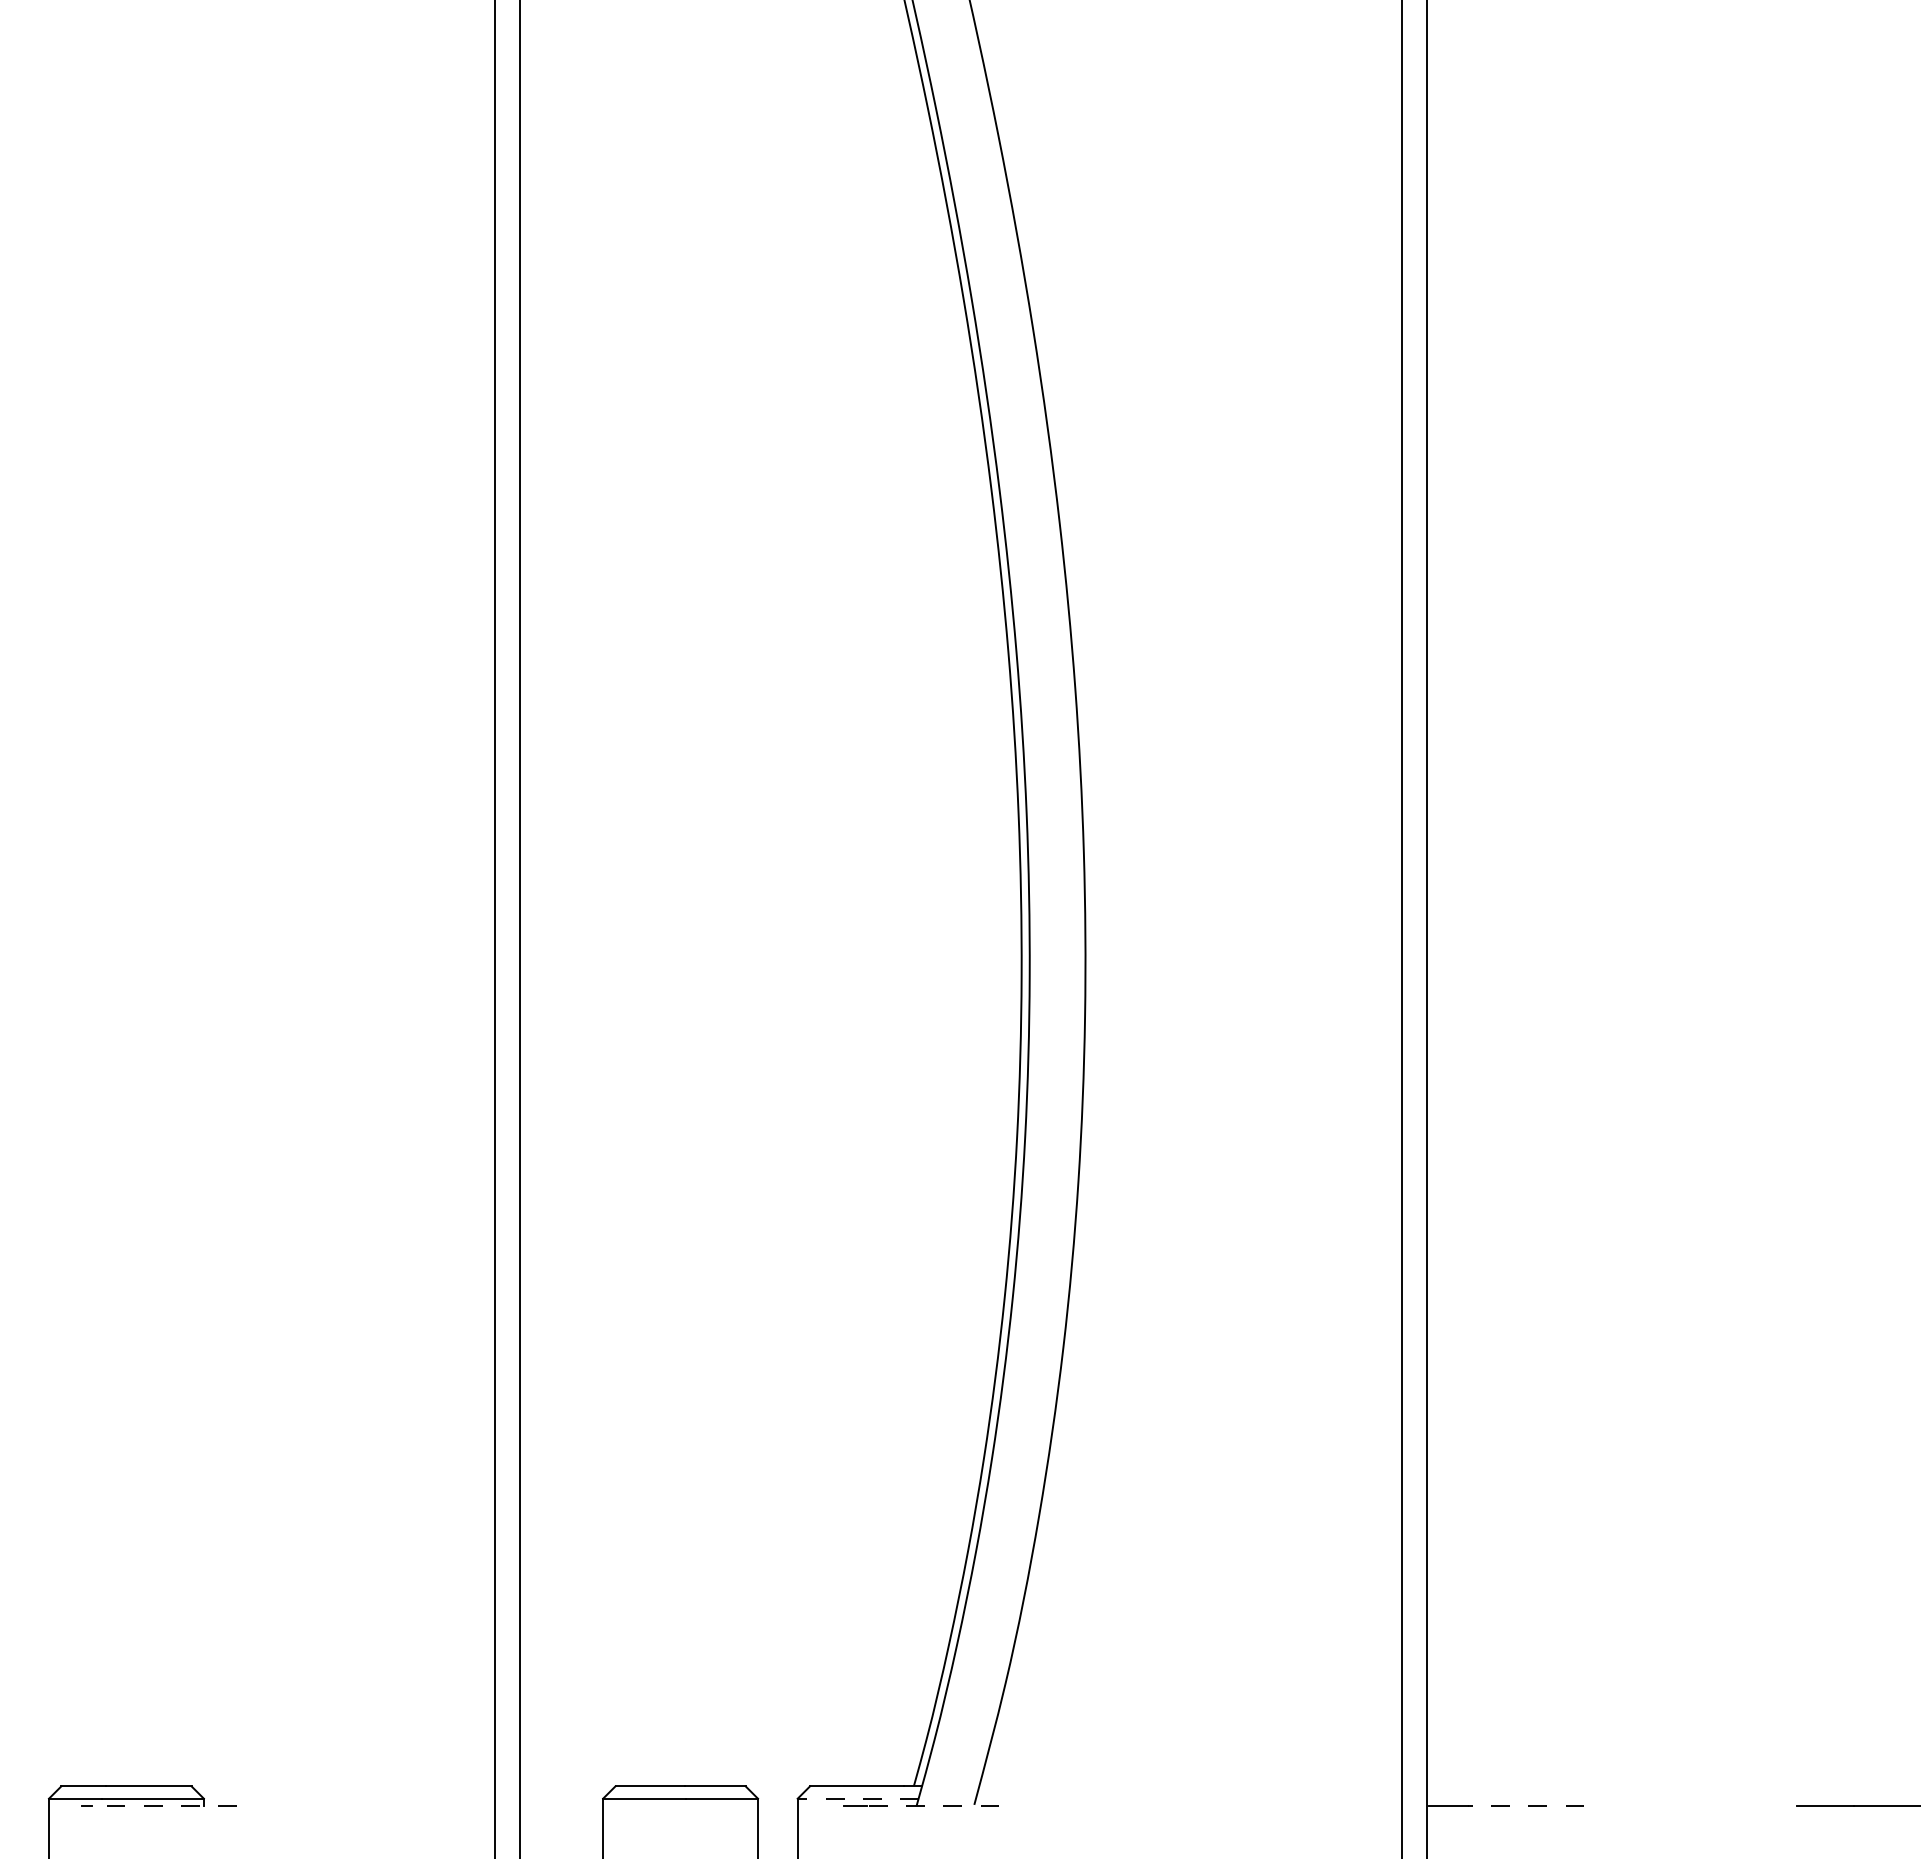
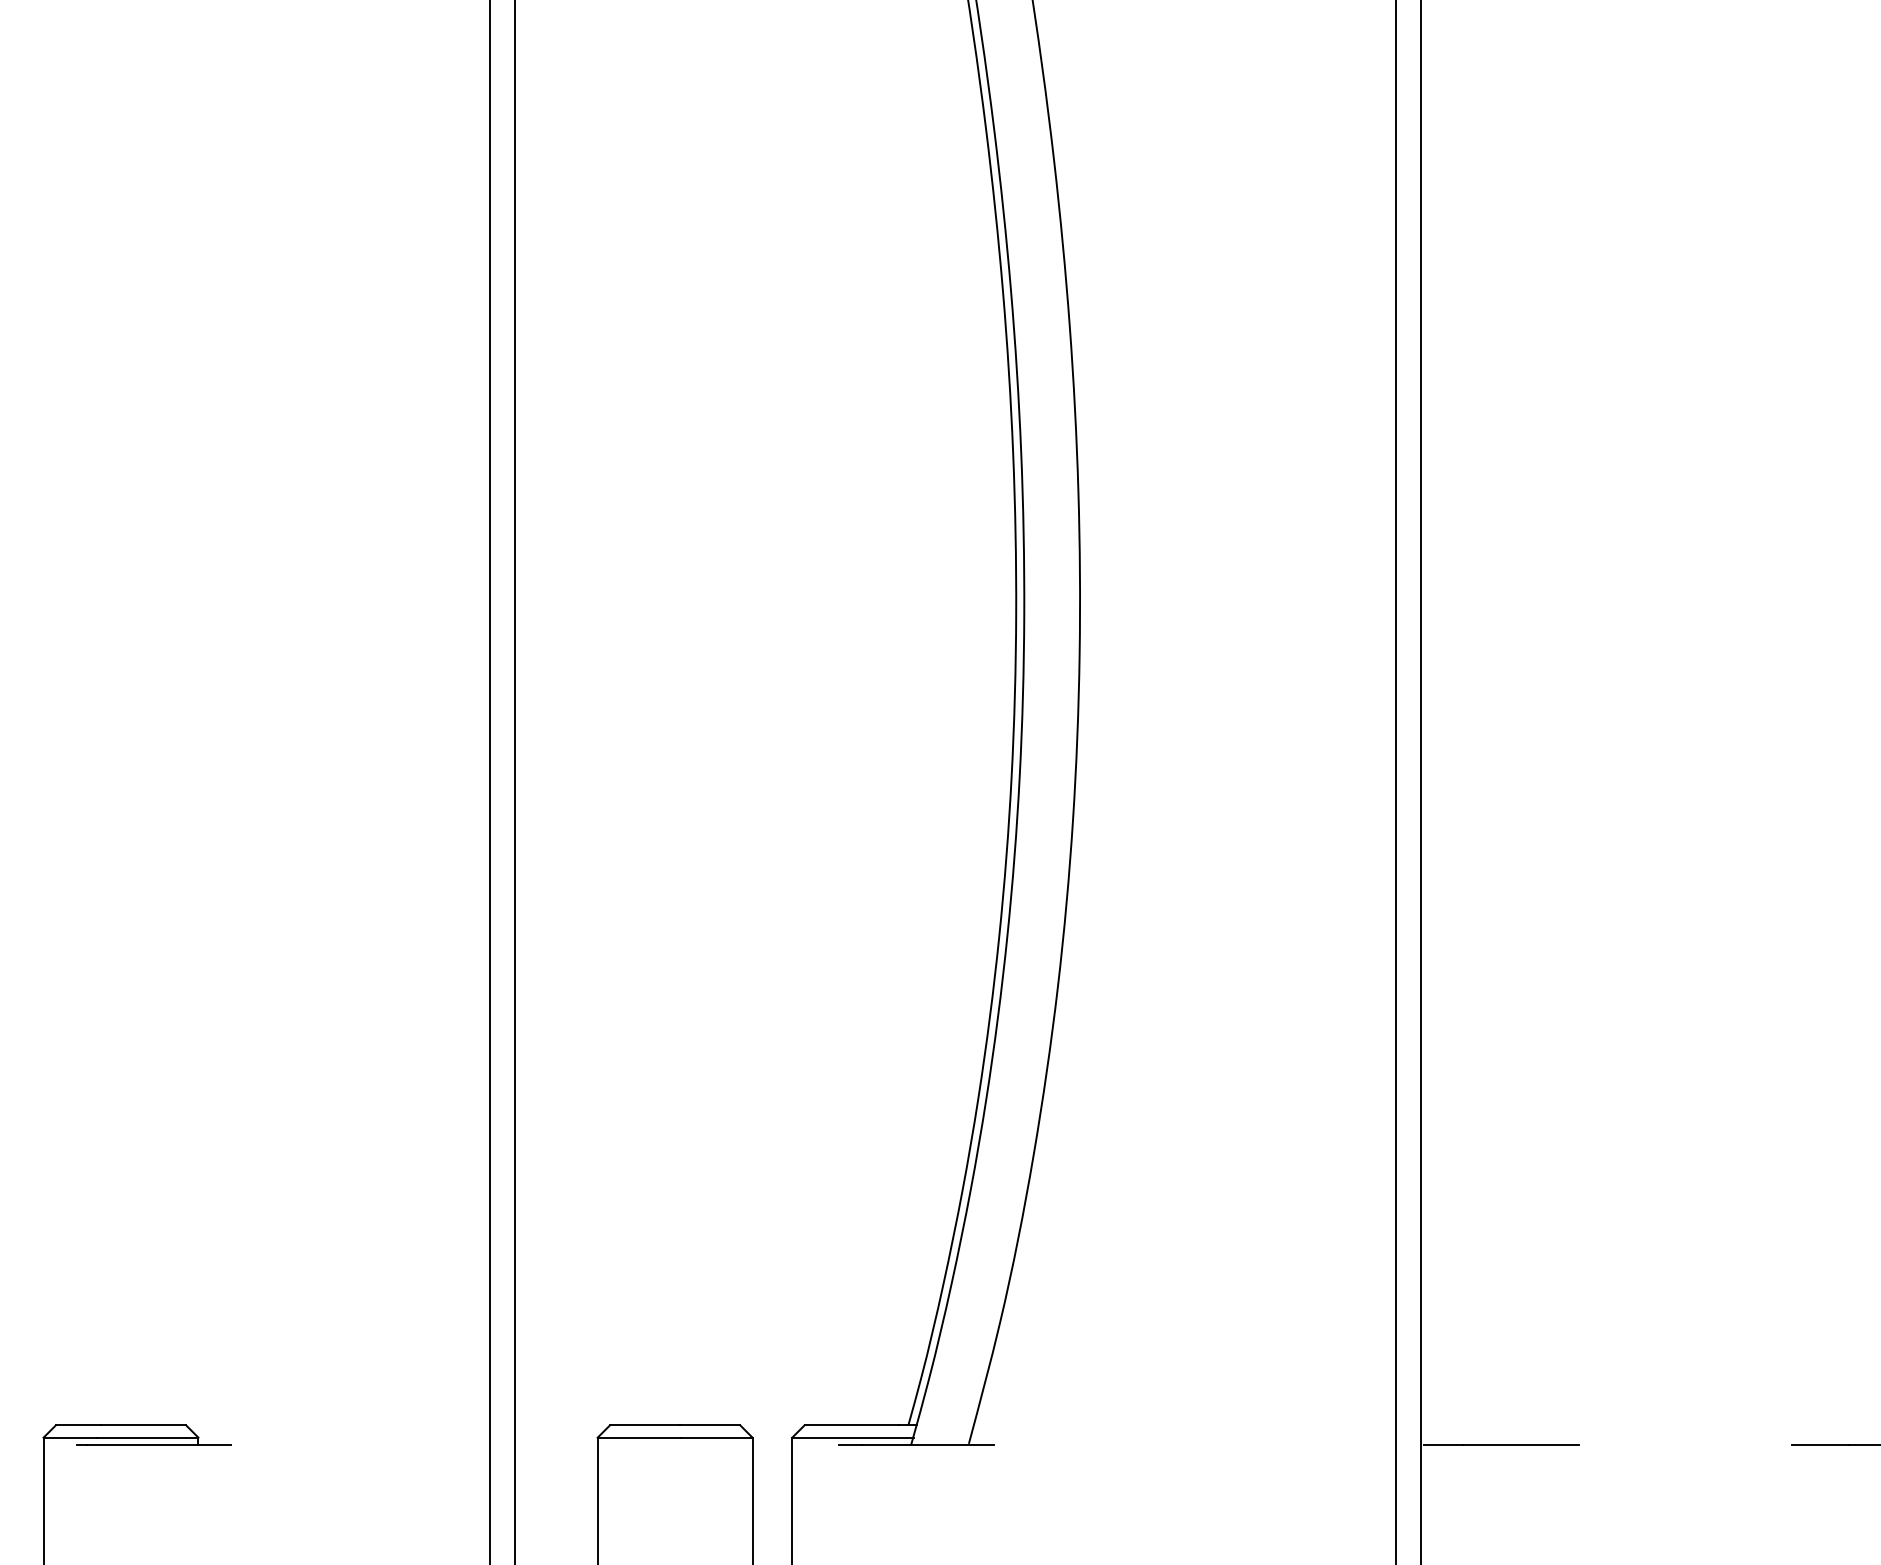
line: (858, 1798) -> (853, 1437), dashed -> solid
line: (164, 1806) -> (159, 1445), dashed -> solid
line: (932, 1806) -> (927, 1445), dashed -> solid
line: (1525, 1806) -> (1520, 1445), dashed -> solid

